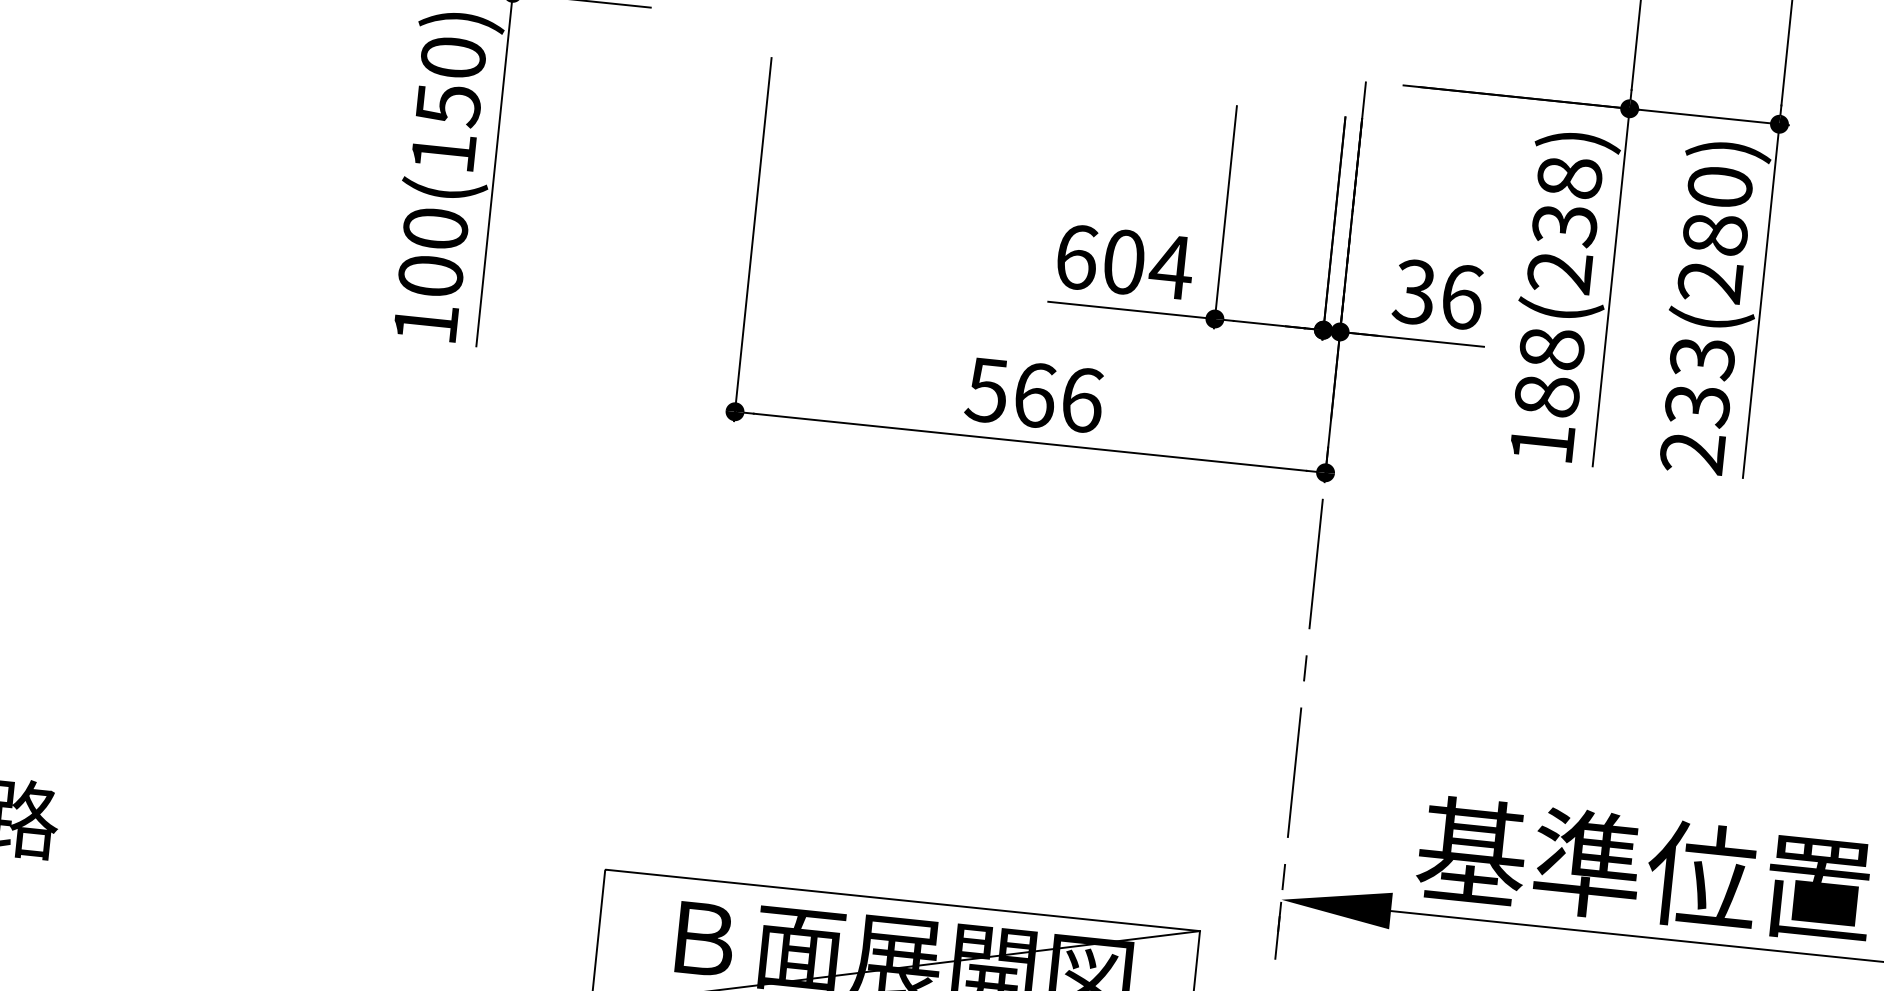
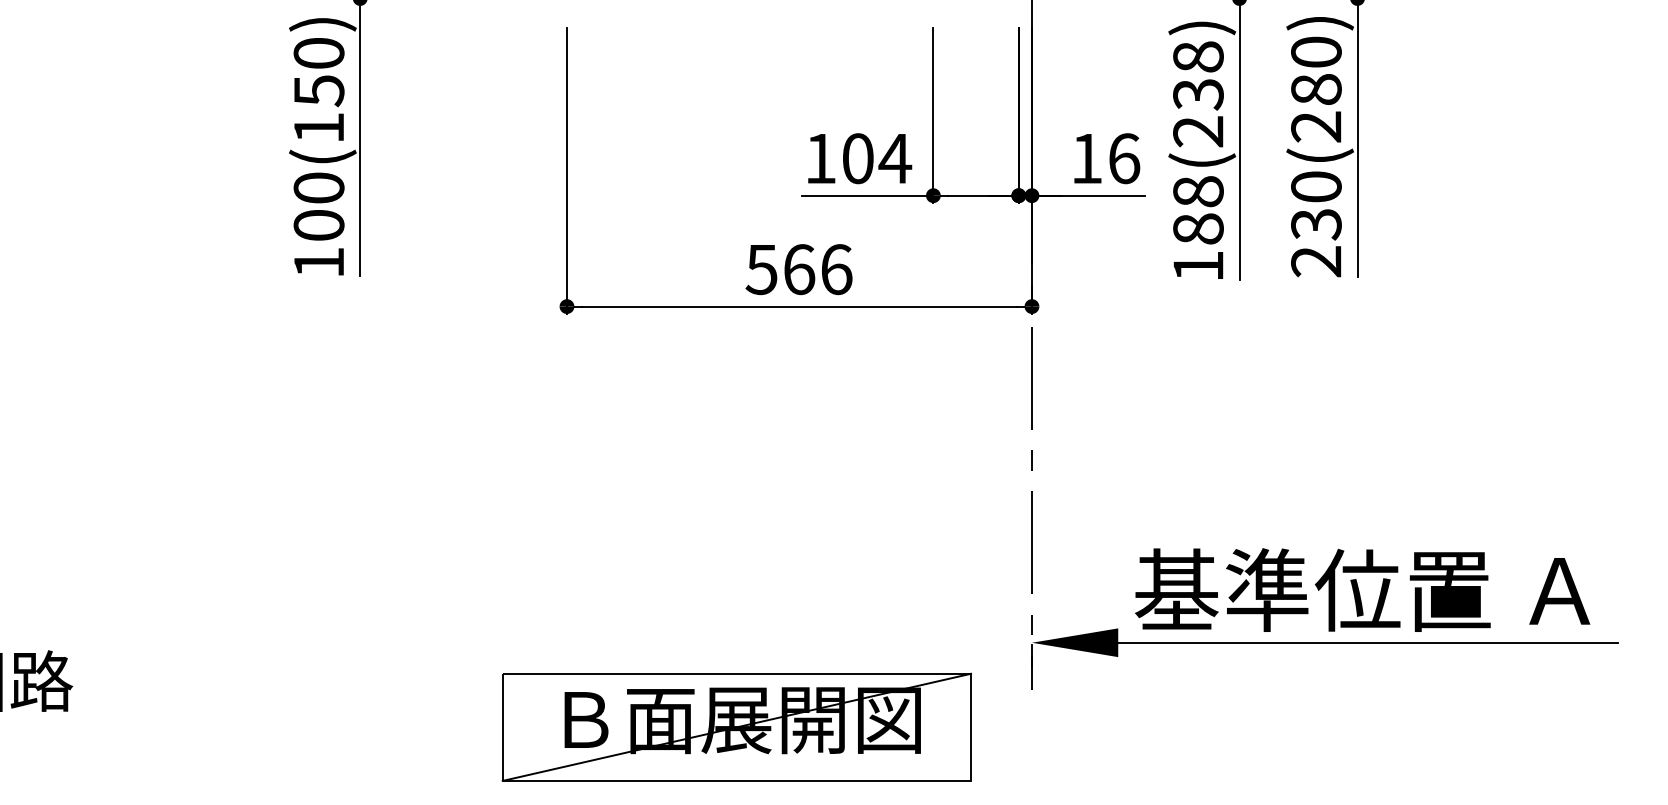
text: (1077, 257) -> (821, 158), 604 -> 104
text: (1412, 291) -> (1085, 158), 36 -> 16
text: (1702, 358) -> (1316, 187), 233(280) -> 230(280)

